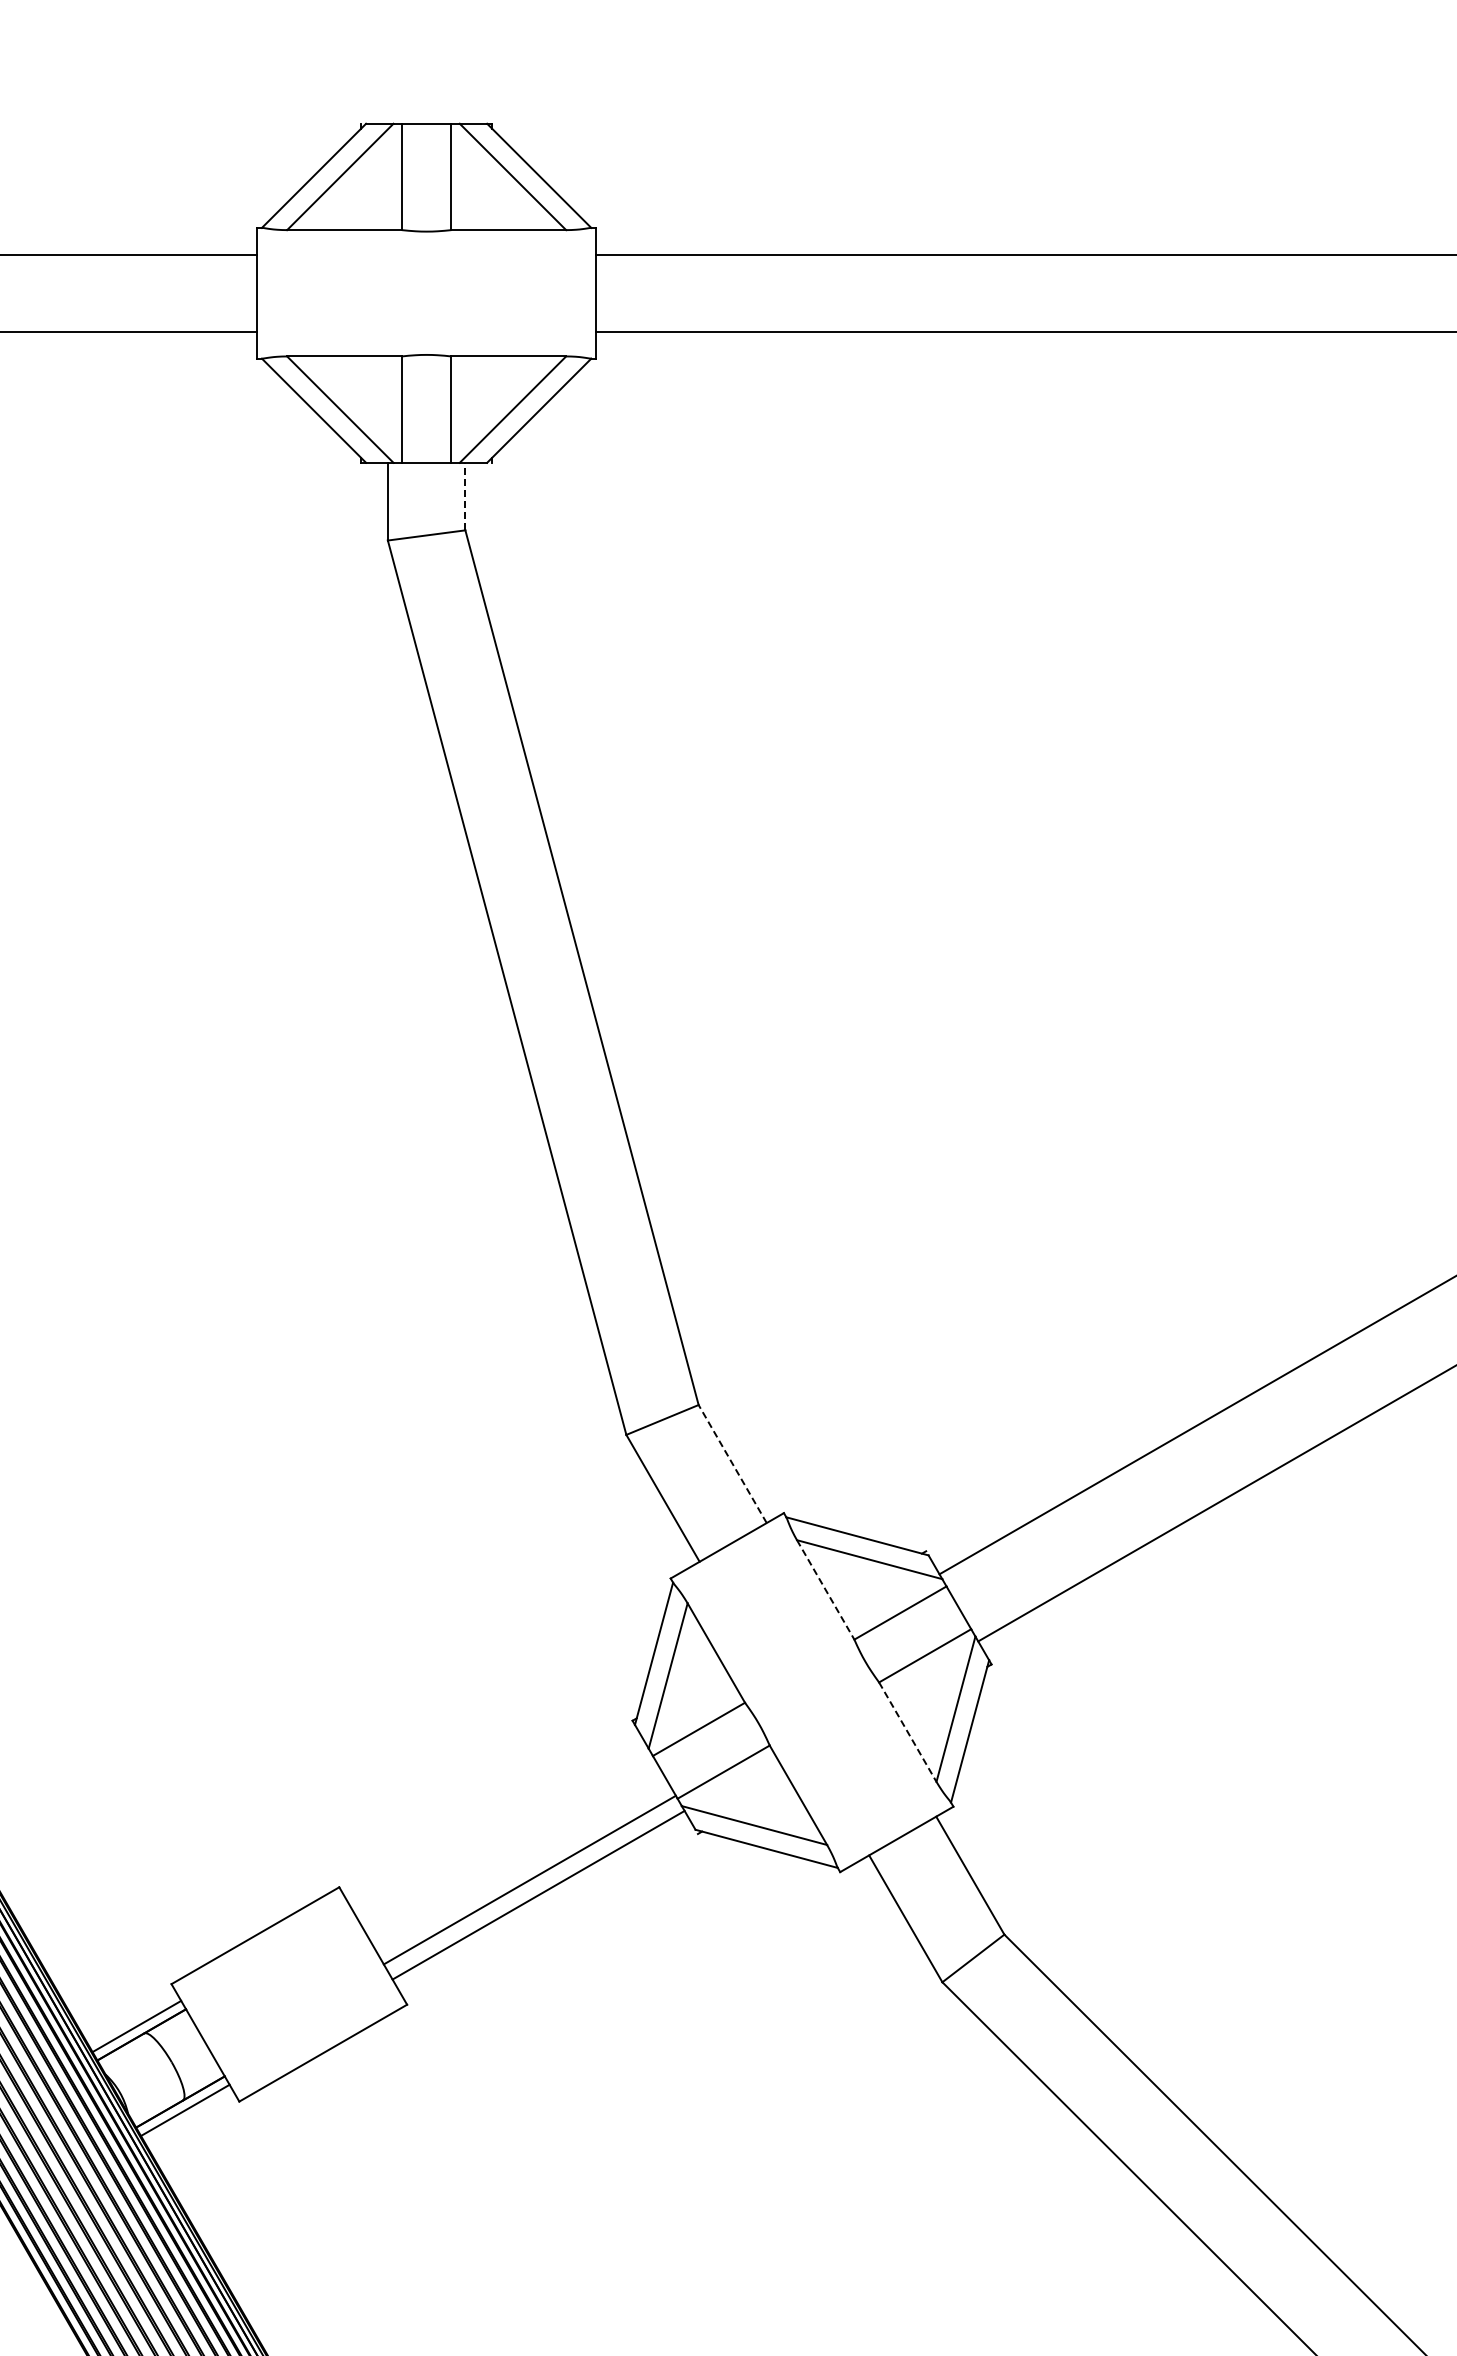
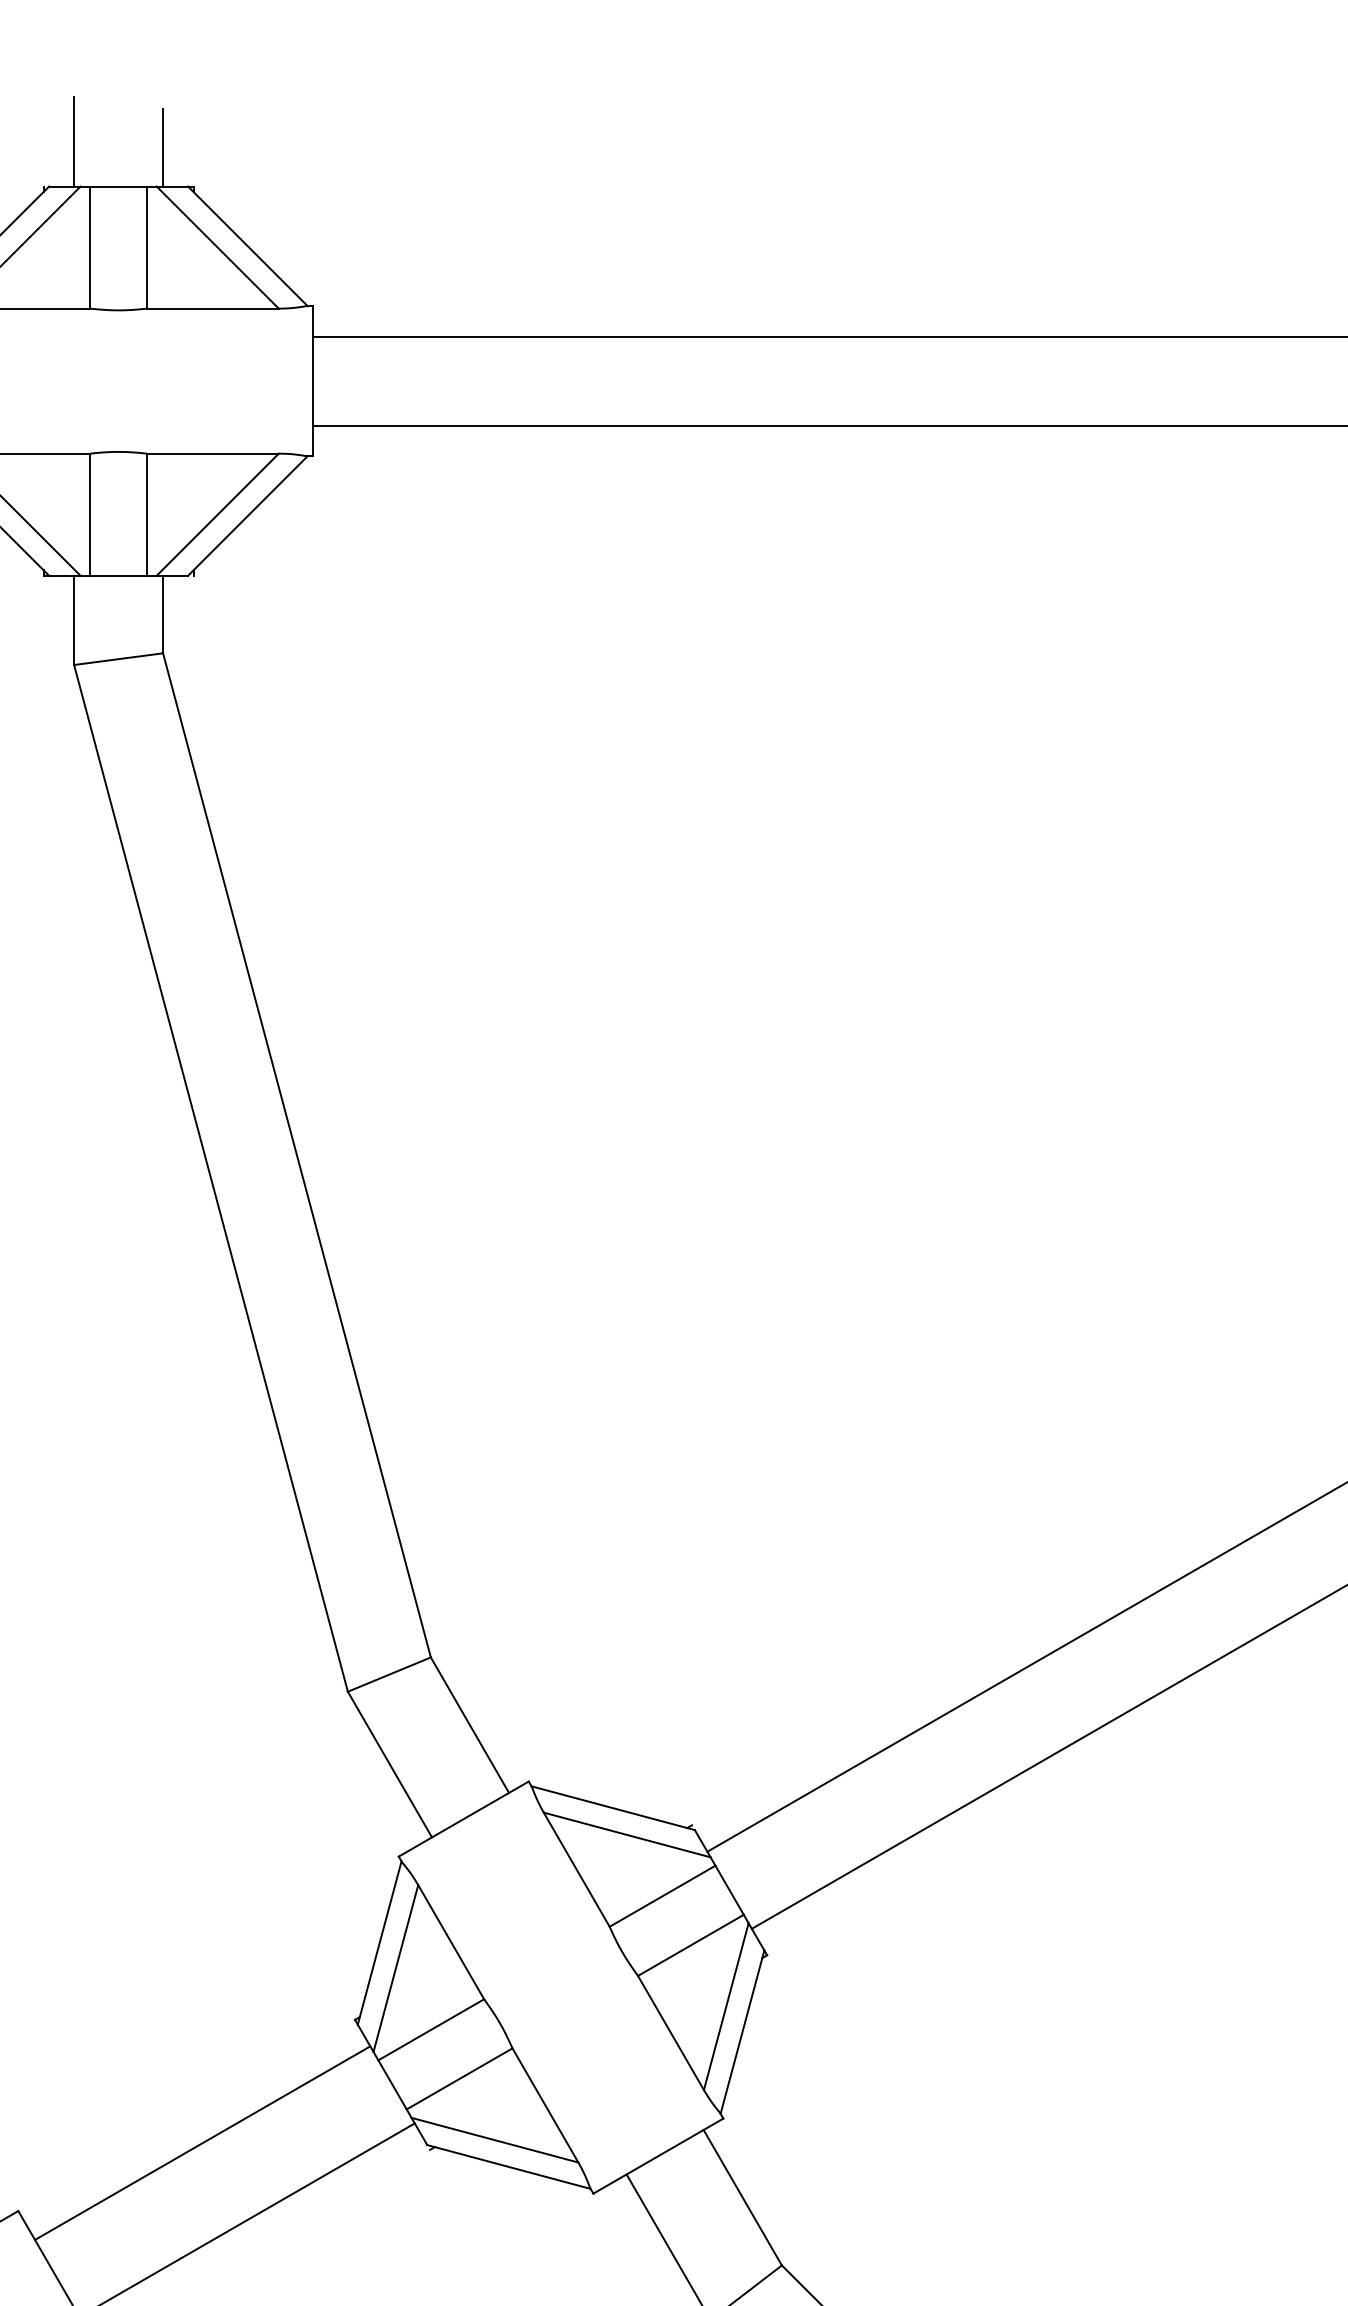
line: (387, 84) -> (73, 141), added
line: (465, 89) -> (163, 147), added
line: (465, 496) -> (163, 614), dashed -> solid
line: (732, 1463) -> (469, 1724), dashed -> solid
line: (825, 1590) -> (576, 1870), dashed -> solid
line: (908, 1732) -> (671, 2033), dashed -> solid
line: (529, 1879) -> (202, 2142), moved

